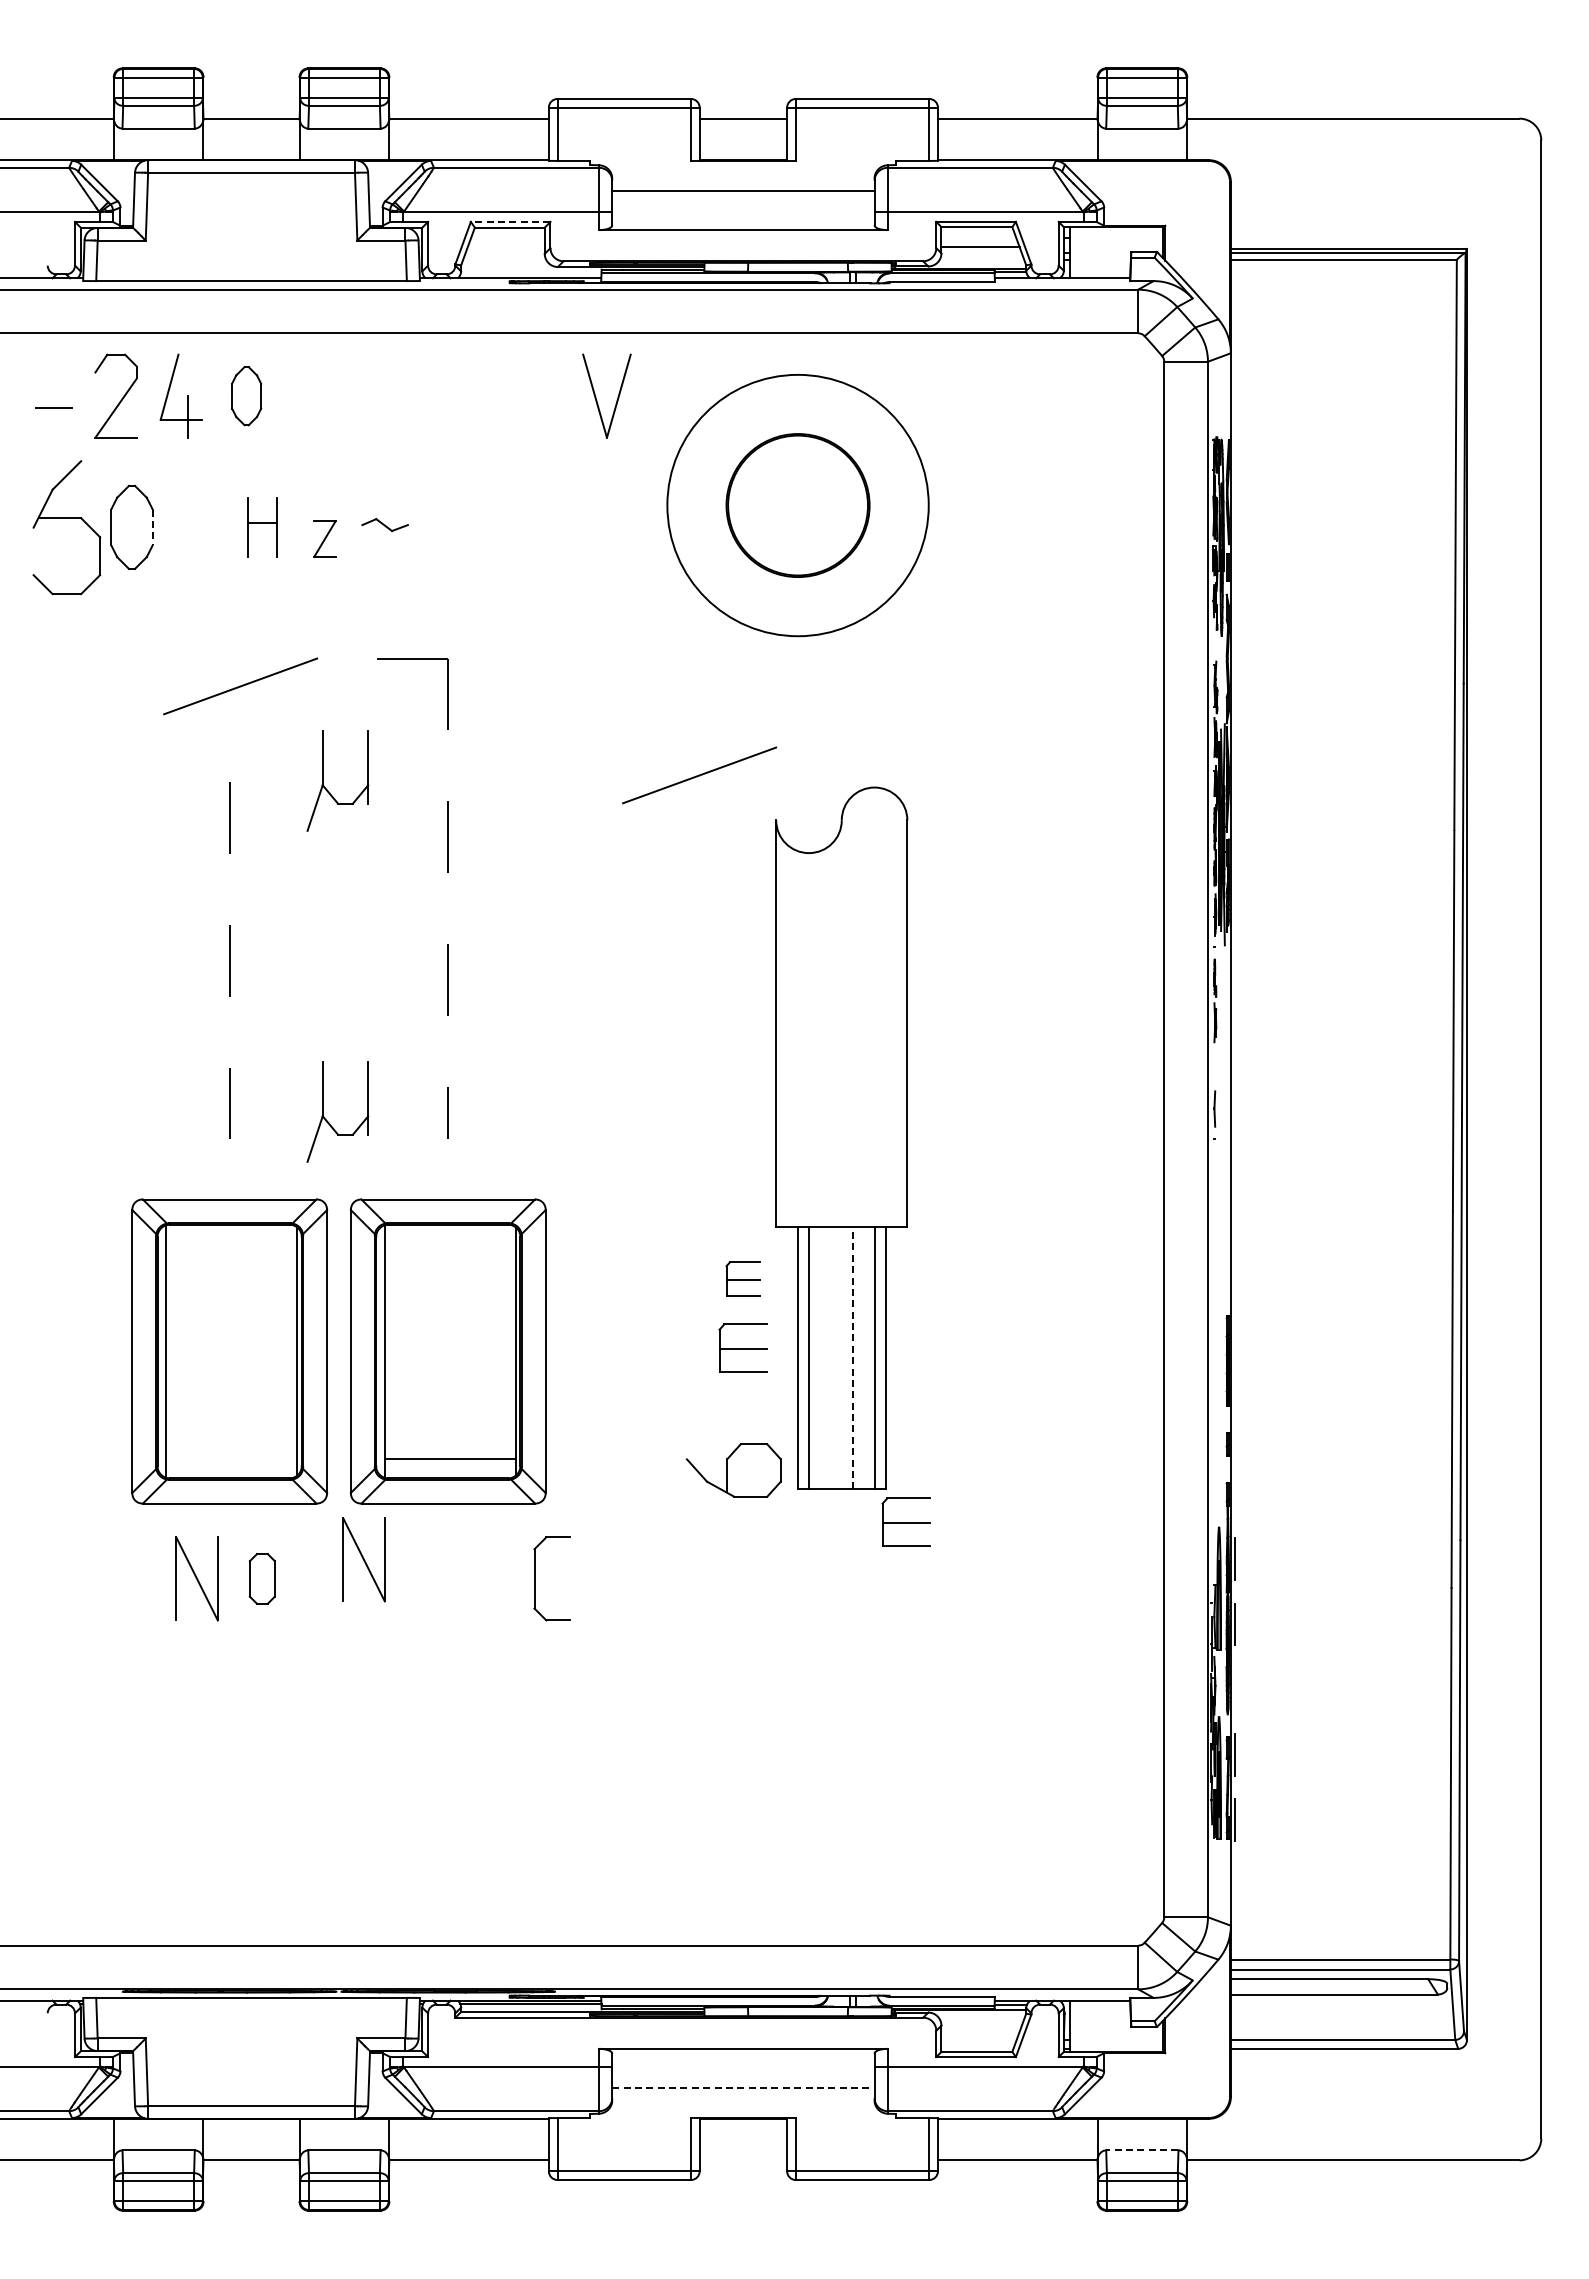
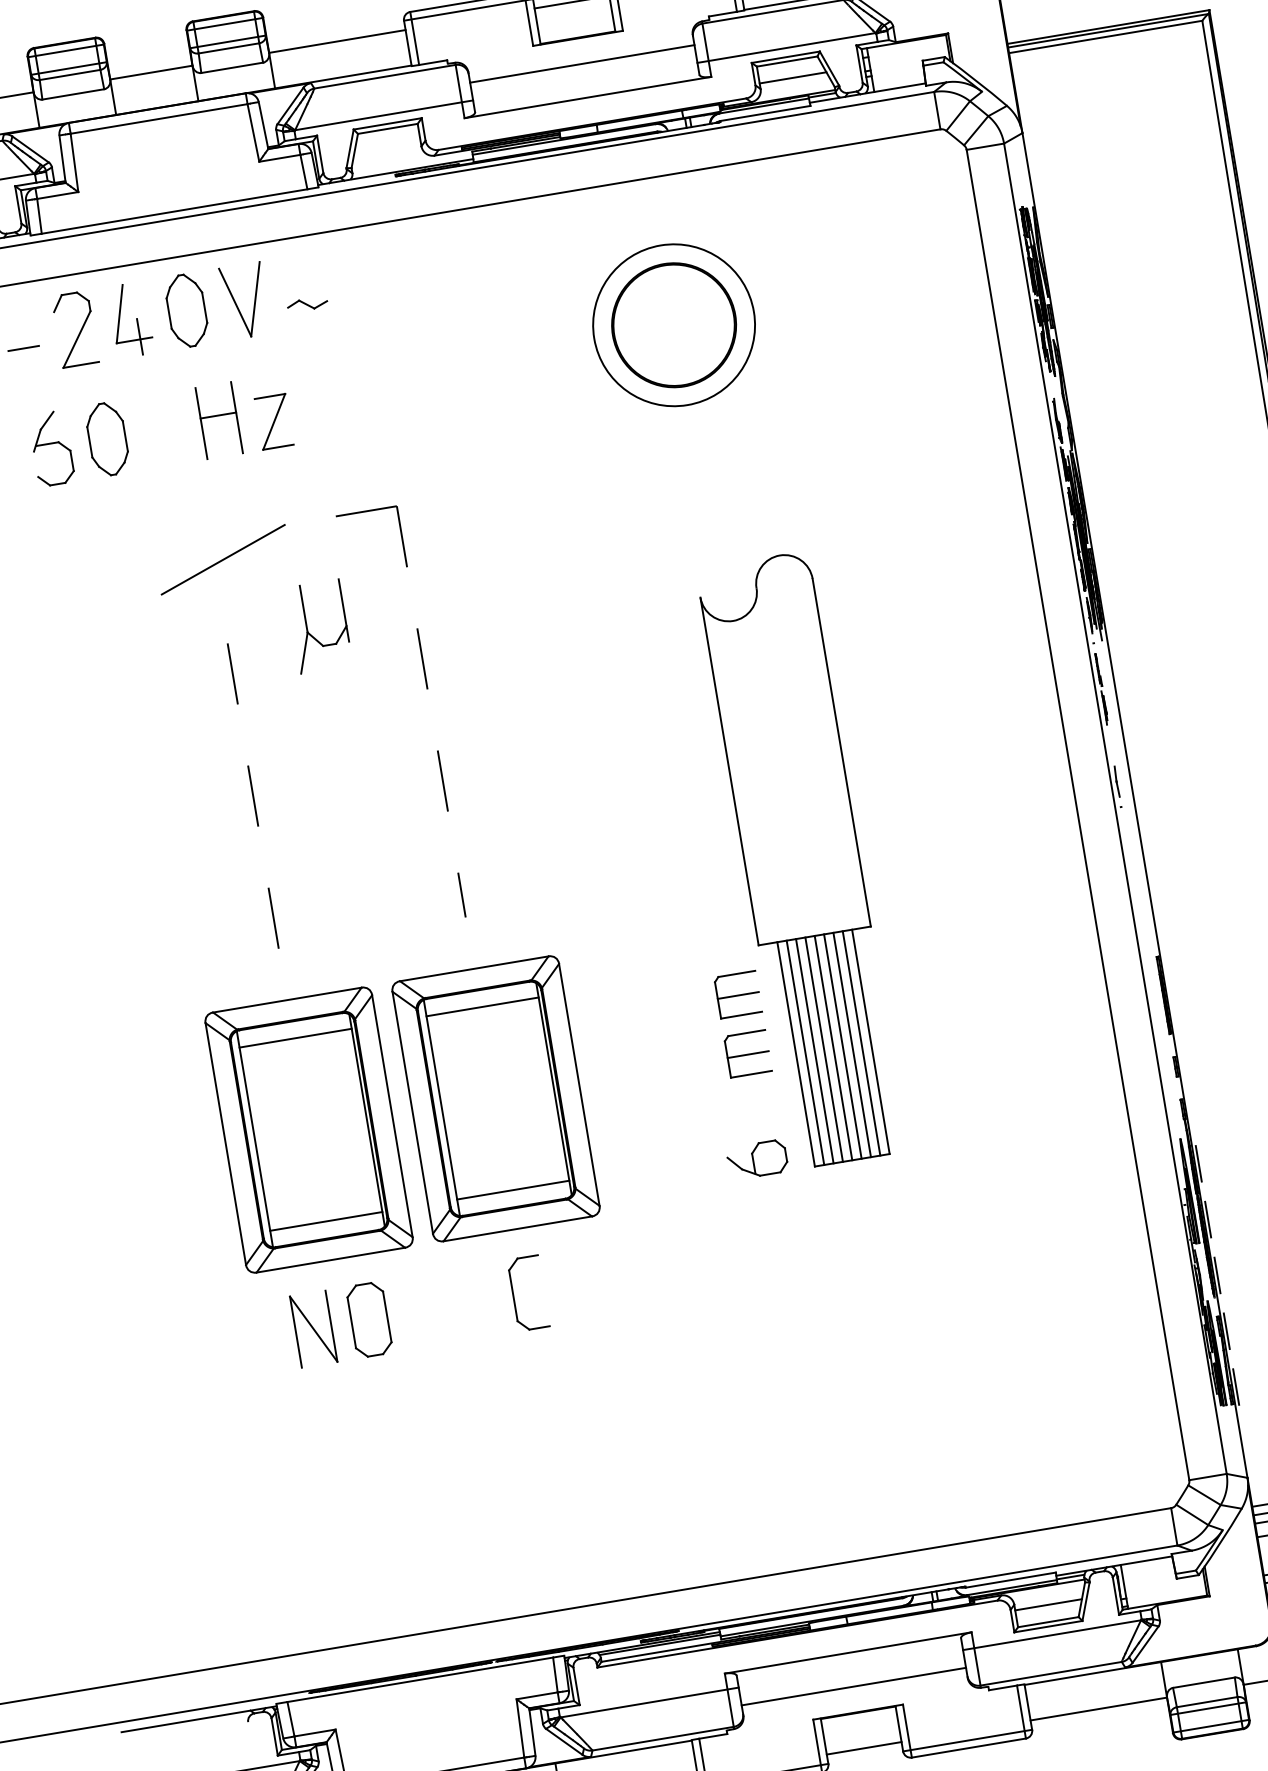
line: (510, 221) -> (387, 123), dashed -> solid
part: (246, 395) -> (186, 310), size x1.43
part: (596, 396) -> (236, 302), moved
circle: (797, 505) -> (673, 325), size x0.71
part: (384, 525) -> (307, 304), moved
part: (66, 526) -> (51, 447), size x0.62
line: (152, 527) -> (125, 436), dashed -> solid
part: (262, 527) -> (219, 420), size x1.43
part: (324, 538) -> (273, 421), size x1.67
line: (699, 775) -> (628, 570), removed
part: (327, 1120) -> (359, 918), removed
line: (231, 1244) -> (295, 1038), added
line: (450, 1244) -> (482, 1006), added
part: (742, 1278) -> (737, 994), size x1.43
line: (819, 1357) -> (814, 1050), added
line: (830, 1357) -> (823, 1049), added
line: (841, 1357) -> (833, 1047), added
line: (852, 1357) -> (842, 1046), dashed -> solid
line: (863, 1357) -> (851, 1044), added
line: (231, 1458) -> (325, 1221), added
part: (733, 1470) -> (756, 1159), size x0.71
part: (905, 1521) -> (911, 1178), removed
part: (363, 1559) -> (453, 1288), removed
part: (262, 1578) -> (369, 1319), size x1.67
part: (535, 1578) -> (514, 1295), moved
line: (1235, 1689) -> (1217, 1275), added
line: (980, 2032) -> (1048, 1605), added
line: (743, 2088) -> (853, 1686), dashed -> solid
line: (1141, 2150) -> (1203, 1682), dashed -> solid
line: (743, 2160) -> (864, 1748), added

